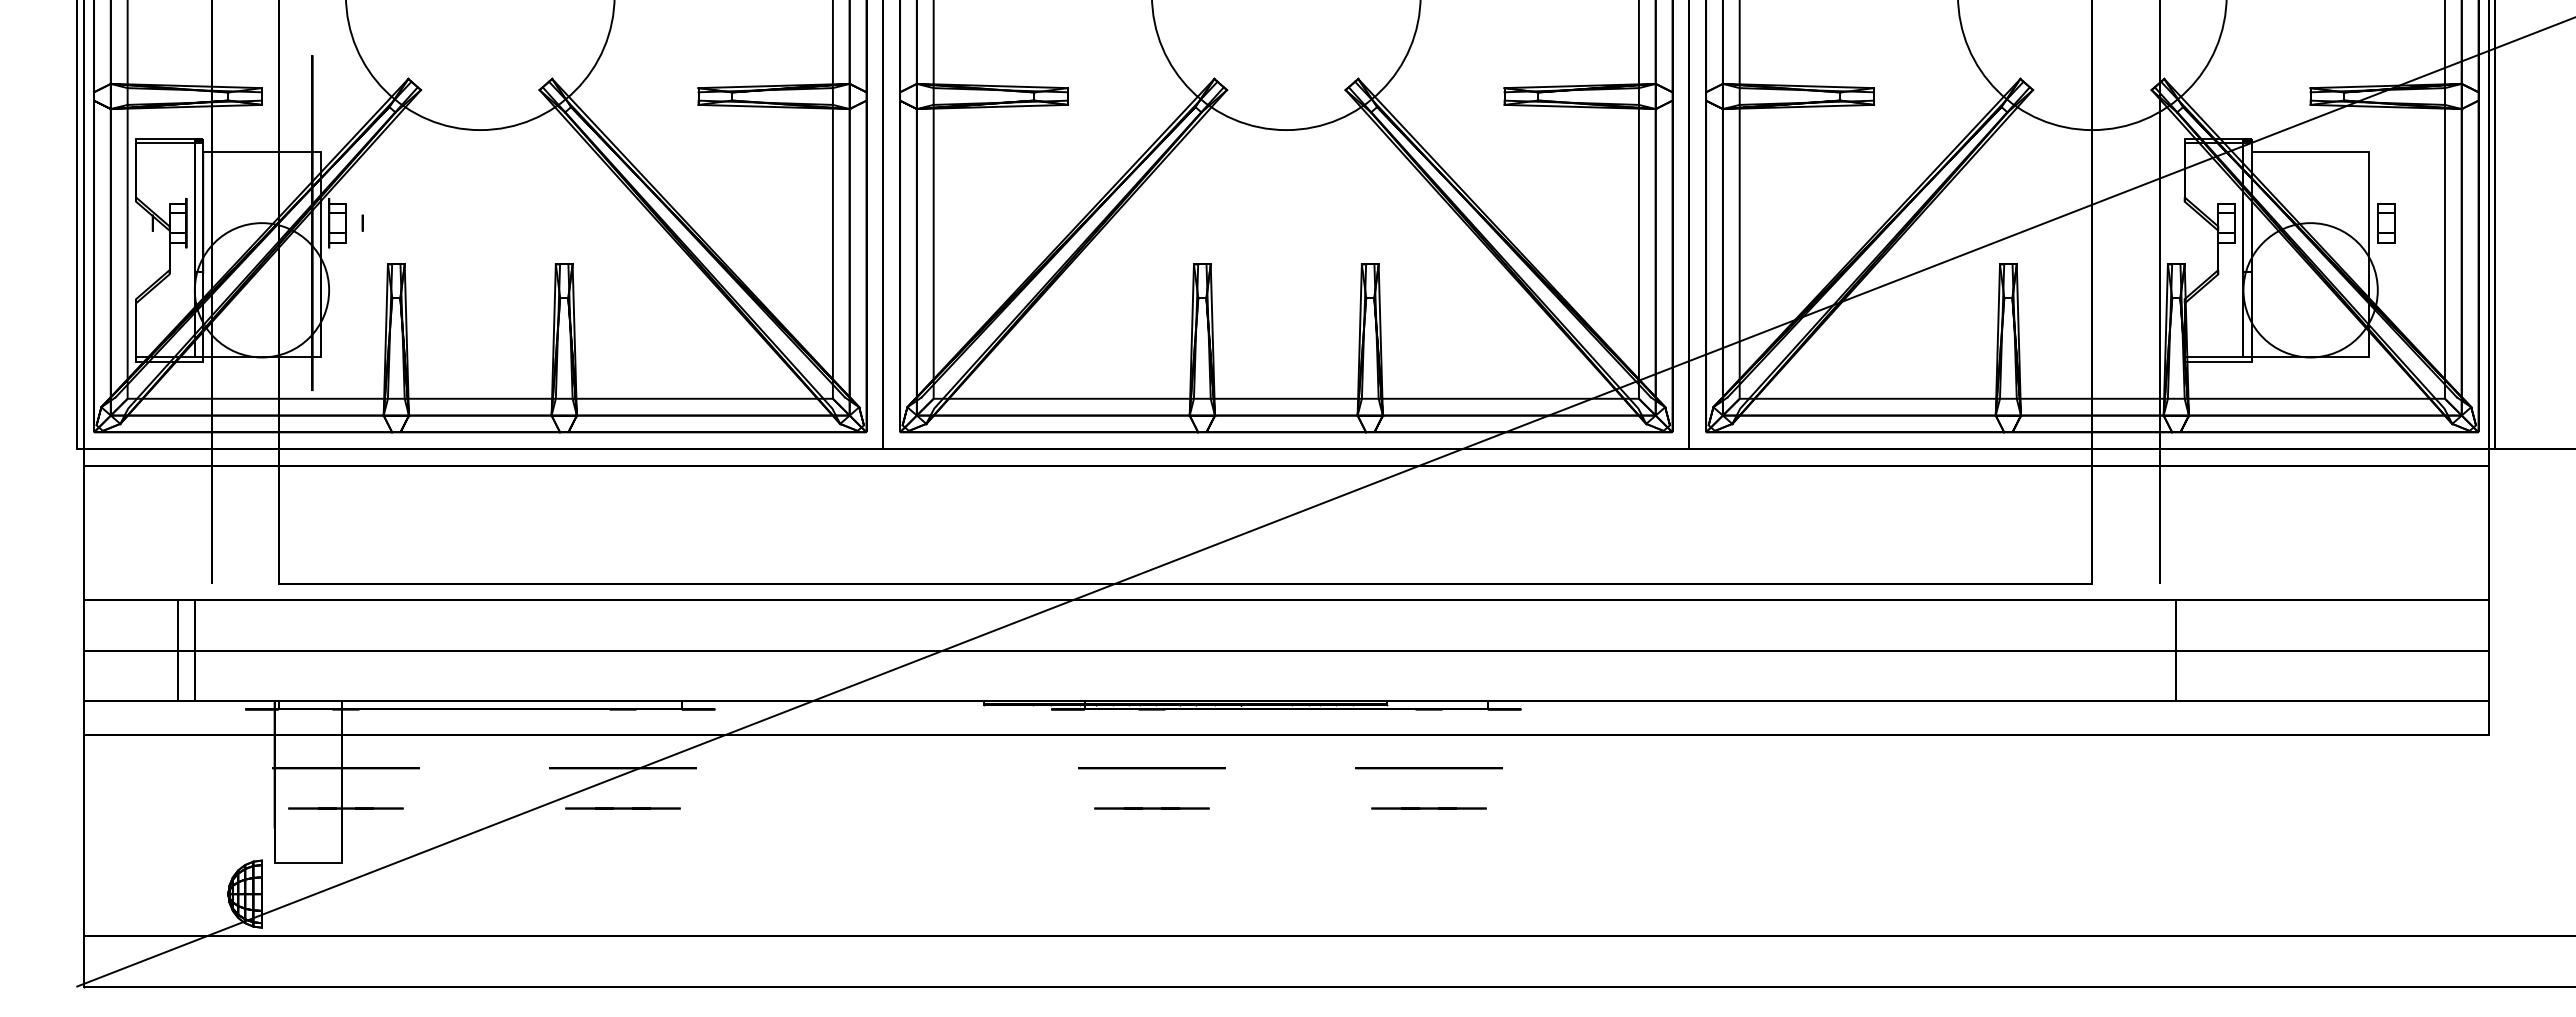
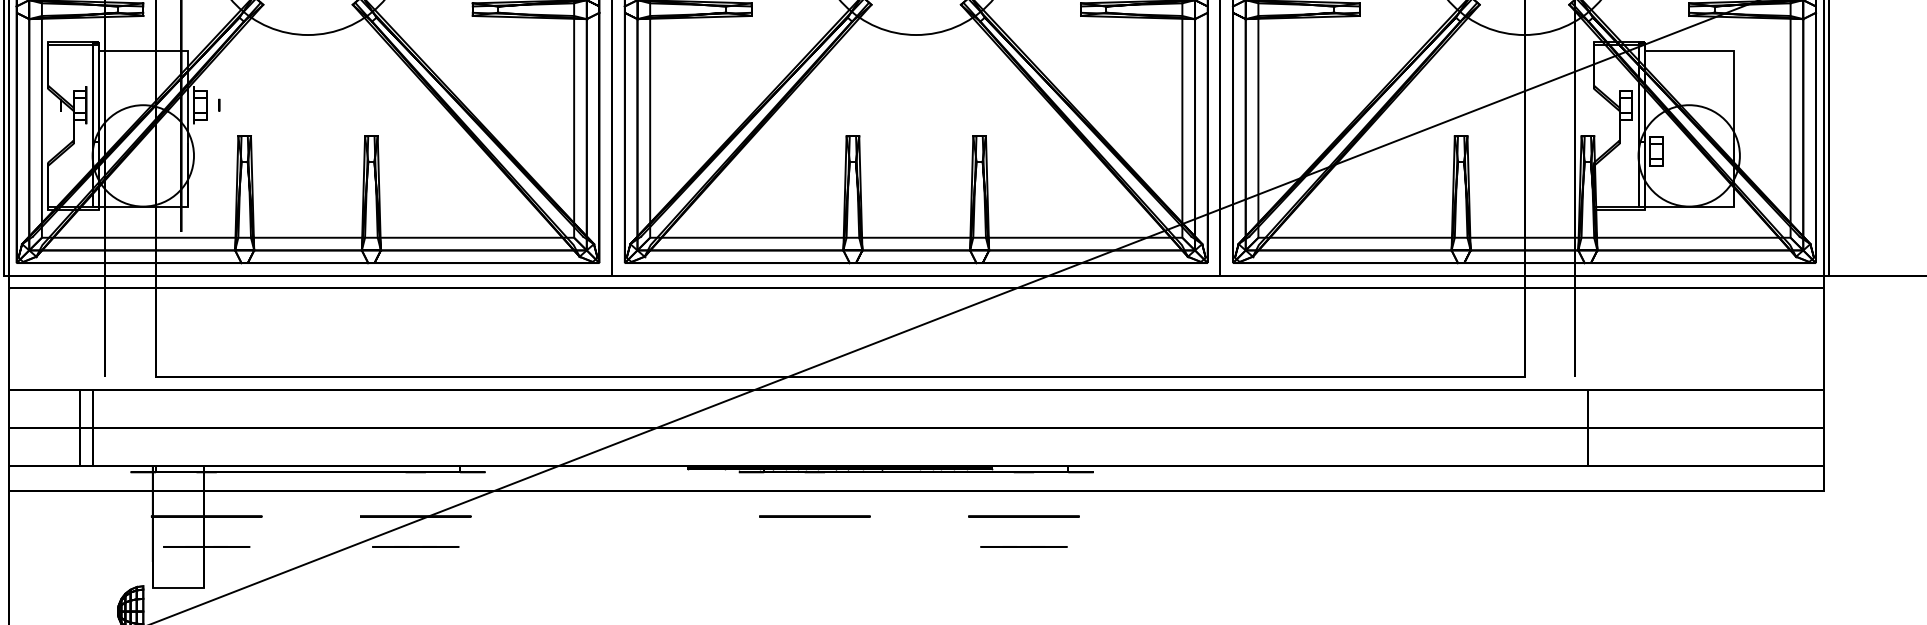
part: (2386, 223) -> (1656, 151), moved
line: (1151, 808) -> (814, 546), removed

